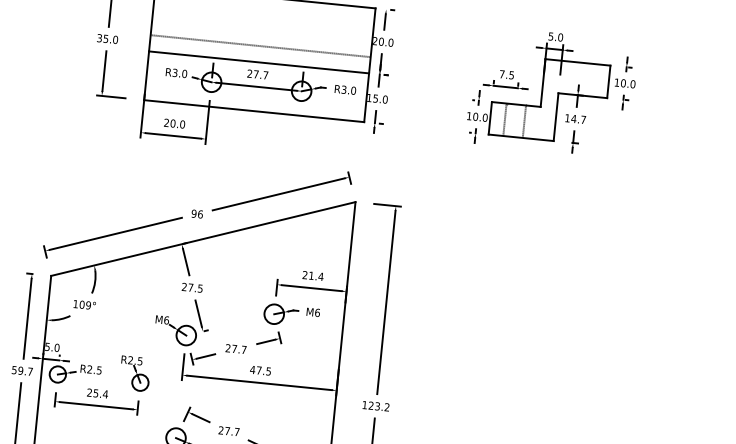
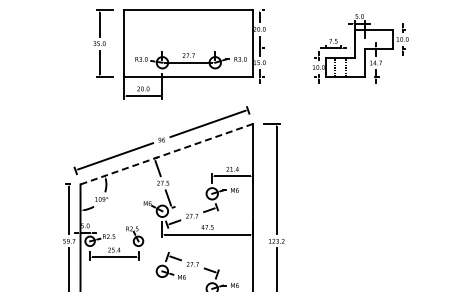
line: (260, 45) -> (188, 38), removed
line: (258, 62) -> (188, 48), removed
line: (204, 239) -> (167, 154), solid -> dashed

